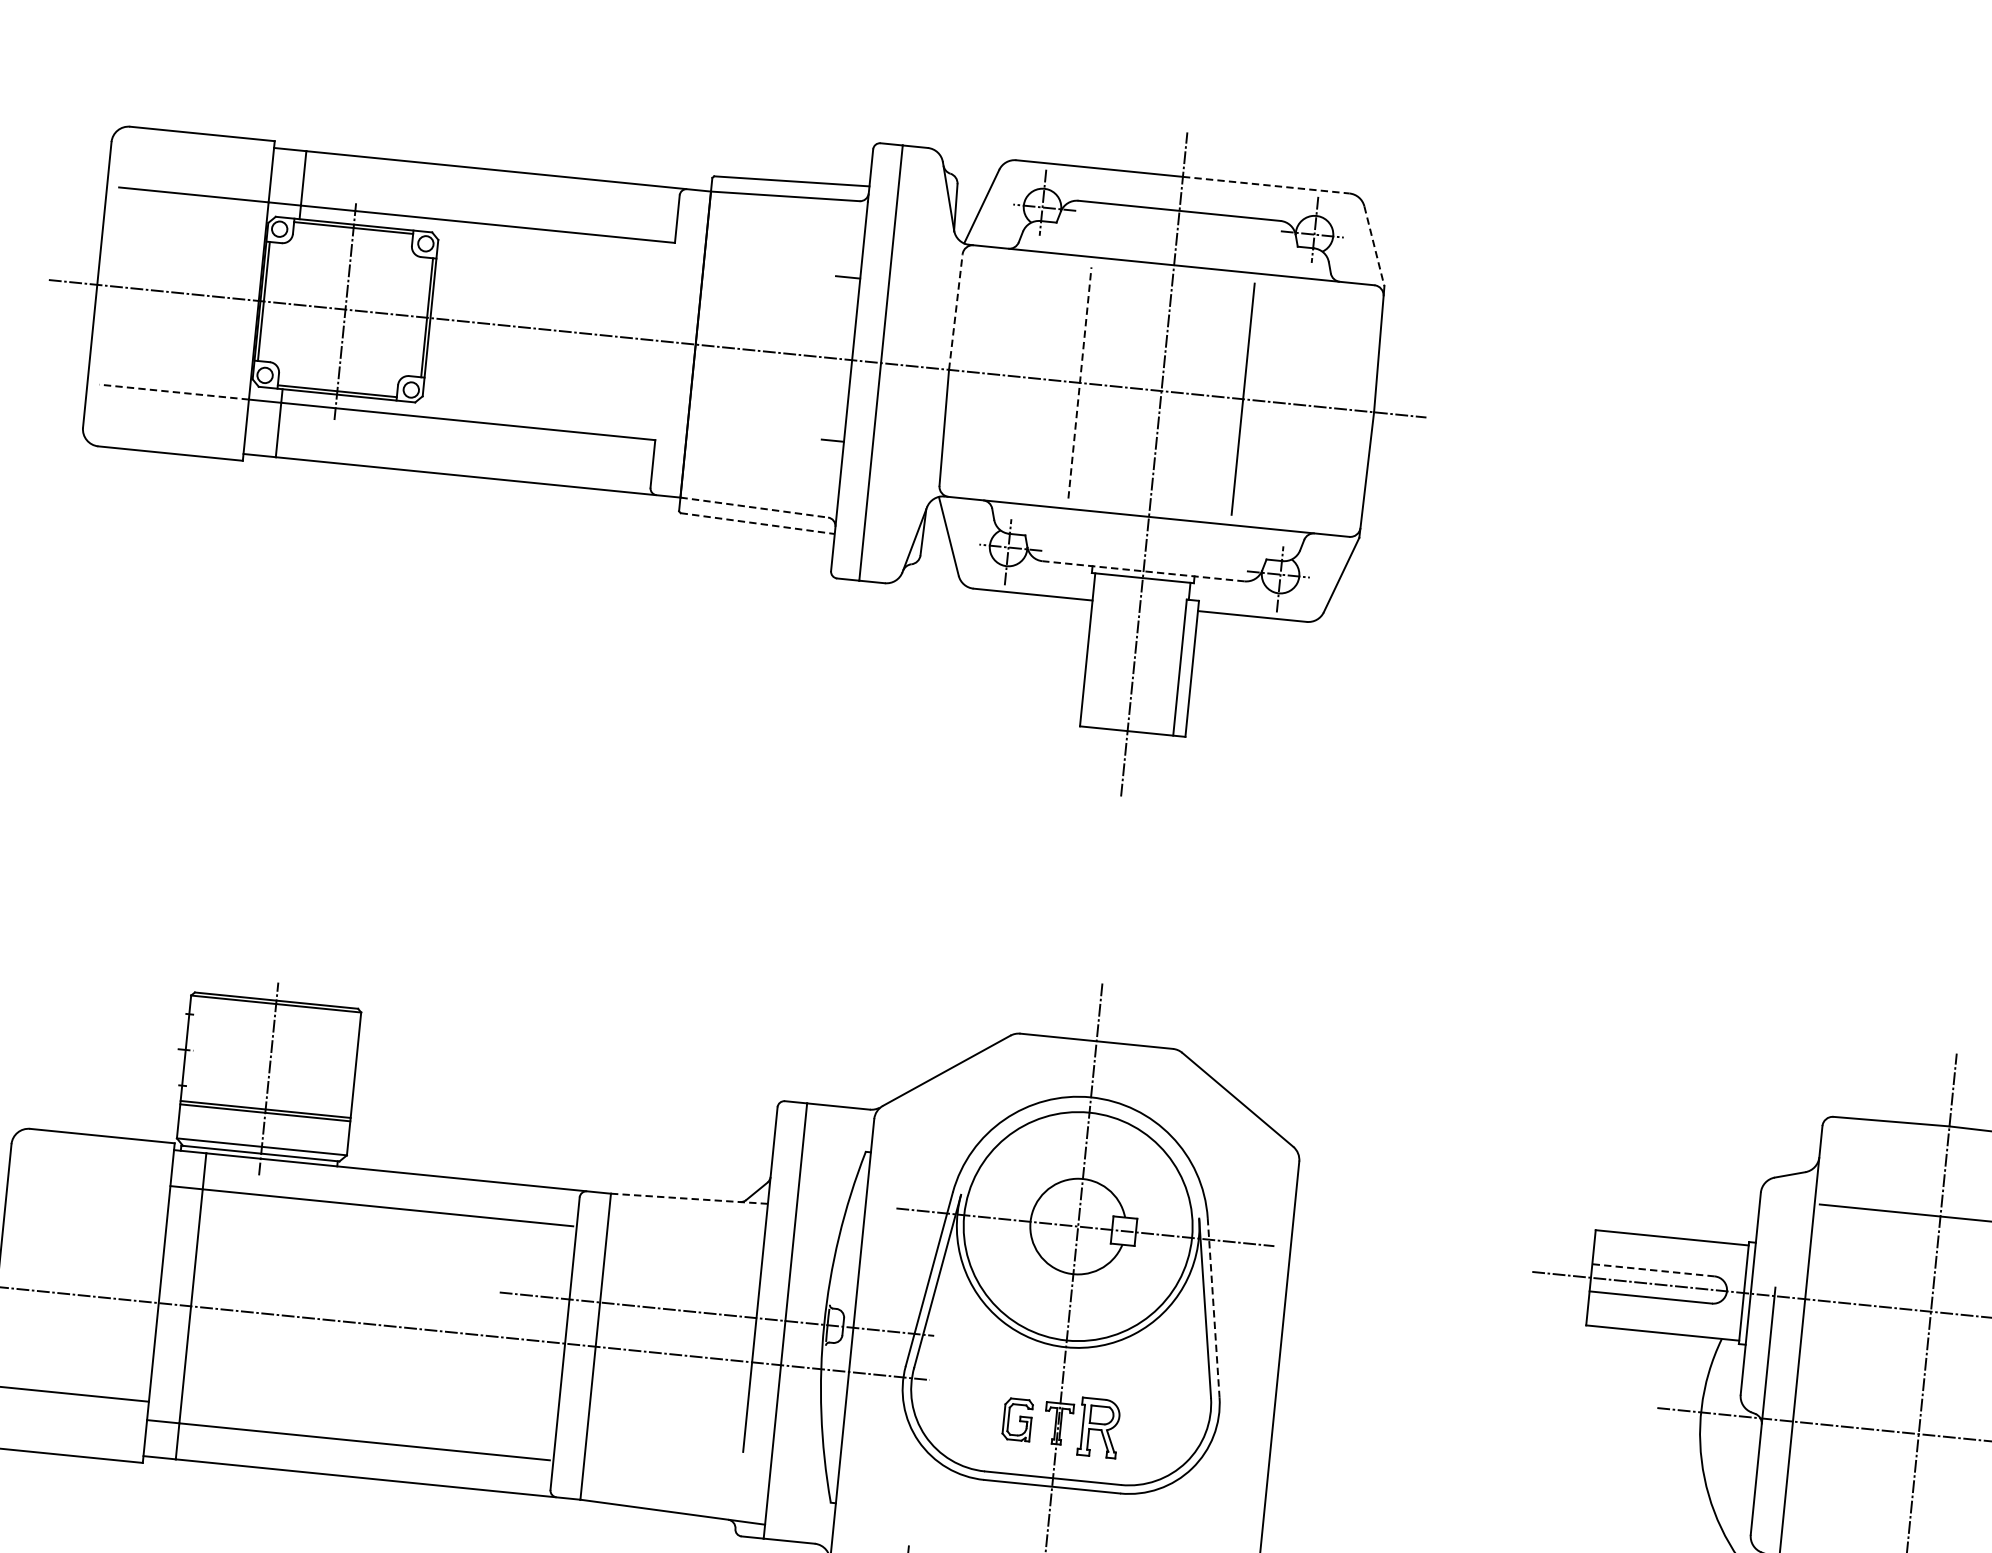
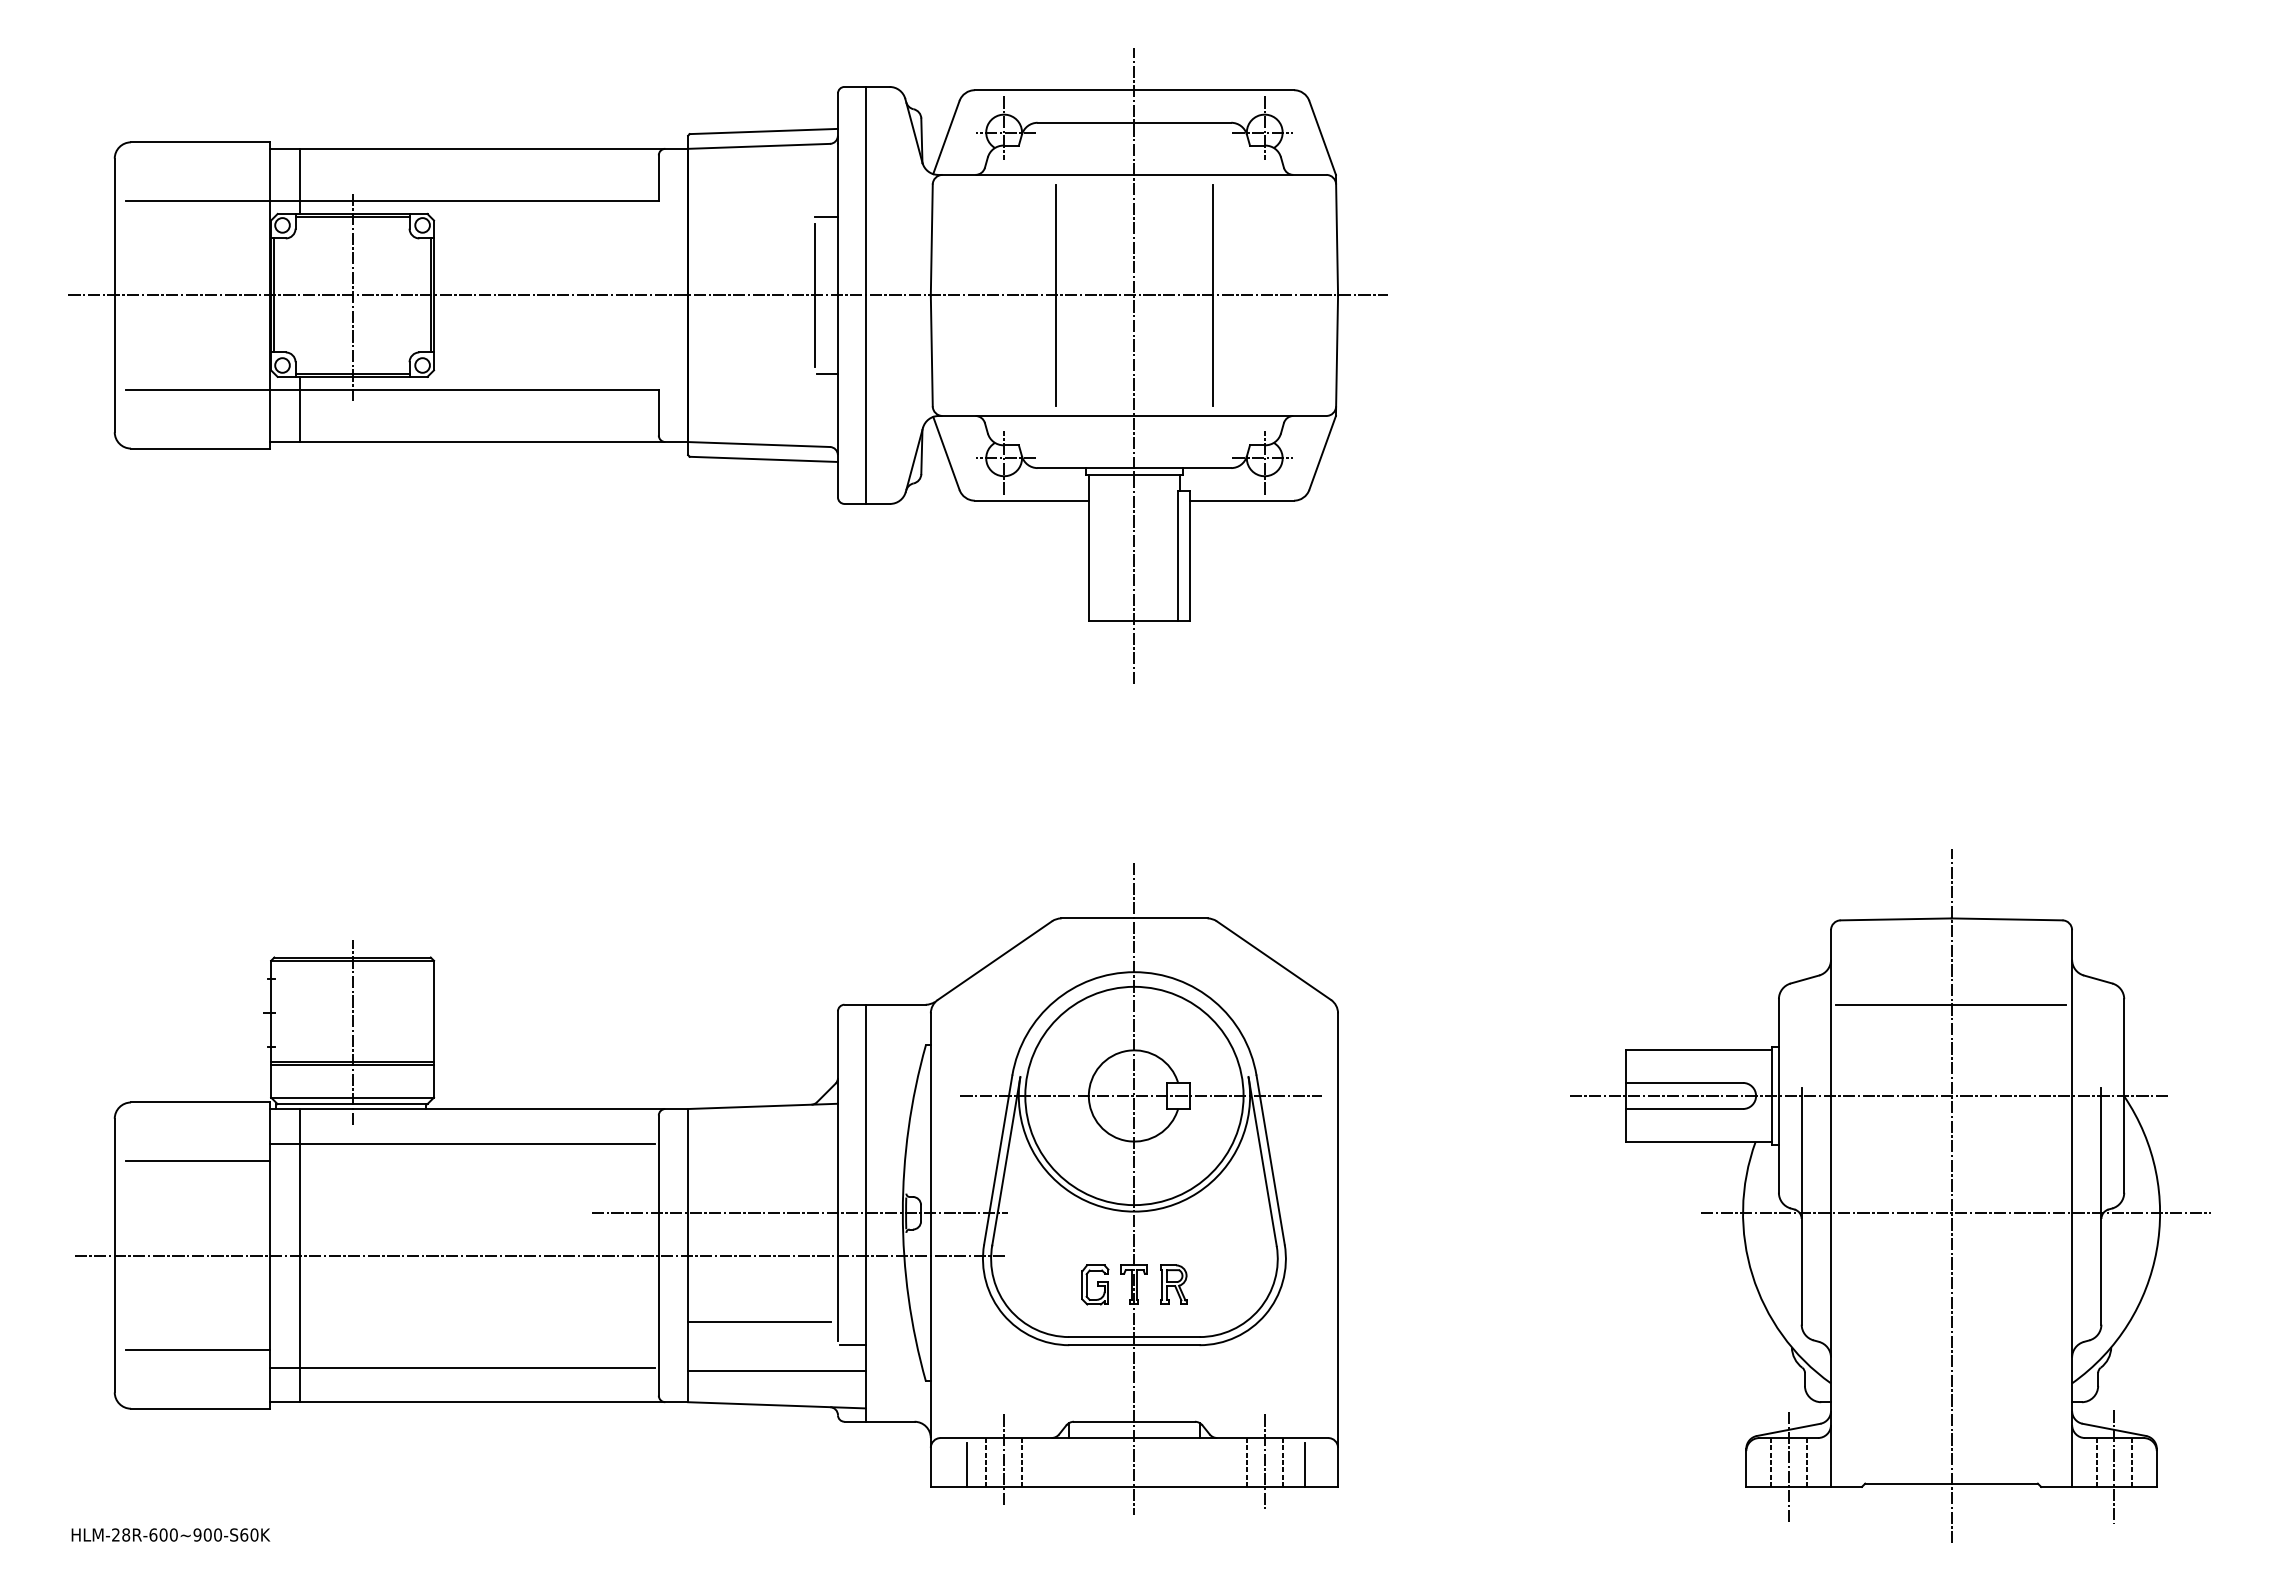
line: (1266, 185) -> (1214, 90), dashed -> solid
line: (1374, 246) -> (1322, 138), dashed -> solid
line: (955, 311) -> (931, 239), dashed -> solid
line: (827, 357) -> (814, 295), added
line: (1080, 383) -> (1056, 295), dashed -> solid
line: (173, 391) -> (197, 389), dashed -> solid
line: (754, 507) -> (759, 444), dashed -> solid
line: (758, 523) -> (764, 459), dashed -> solid
line: (1143, 571) -> (1134, 468), dashed -> solid
line: (93, 1197) -> (197, 1161), added
line: (689, 1198) -> (763, 1106), dashed -> solid
line: (1653, 1269) -> (1684, 1082), dashed -> solid
line: (1213, 1308) -> (1270, 1160), dashed -> solid
line: (663, 1423) -> (759, 1322), added
part: (1099, 1427) -> (1173, 1284), size x0.71
line: (757, 1457) -> (852, 1345), added
line: (675, 1476) -> (776, 1371), added

